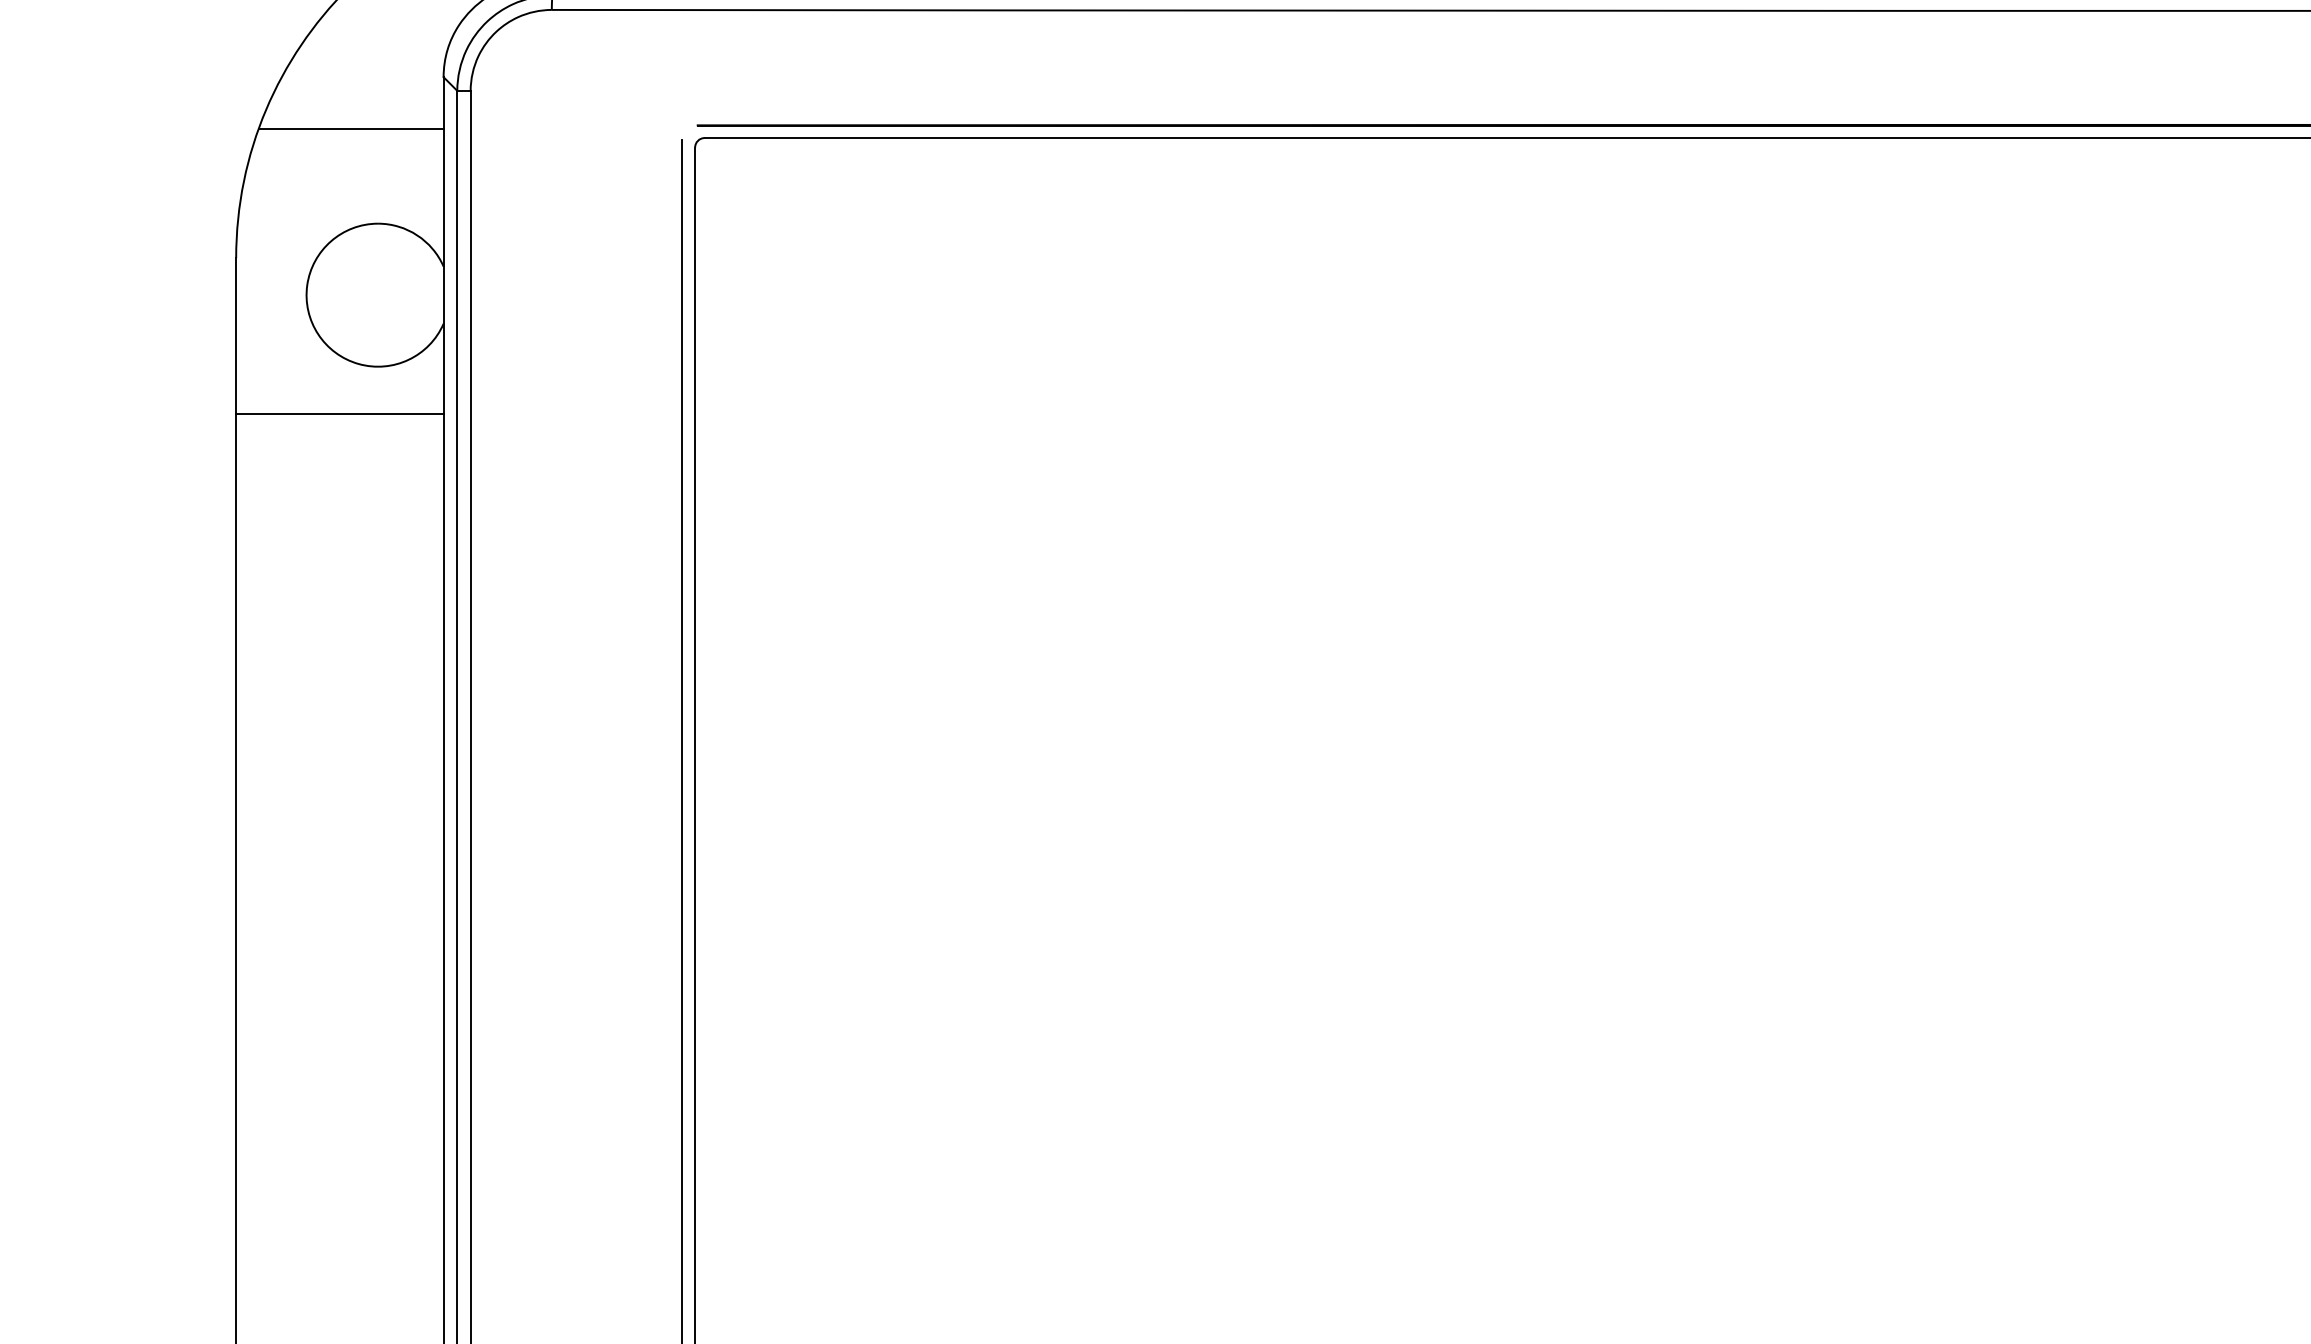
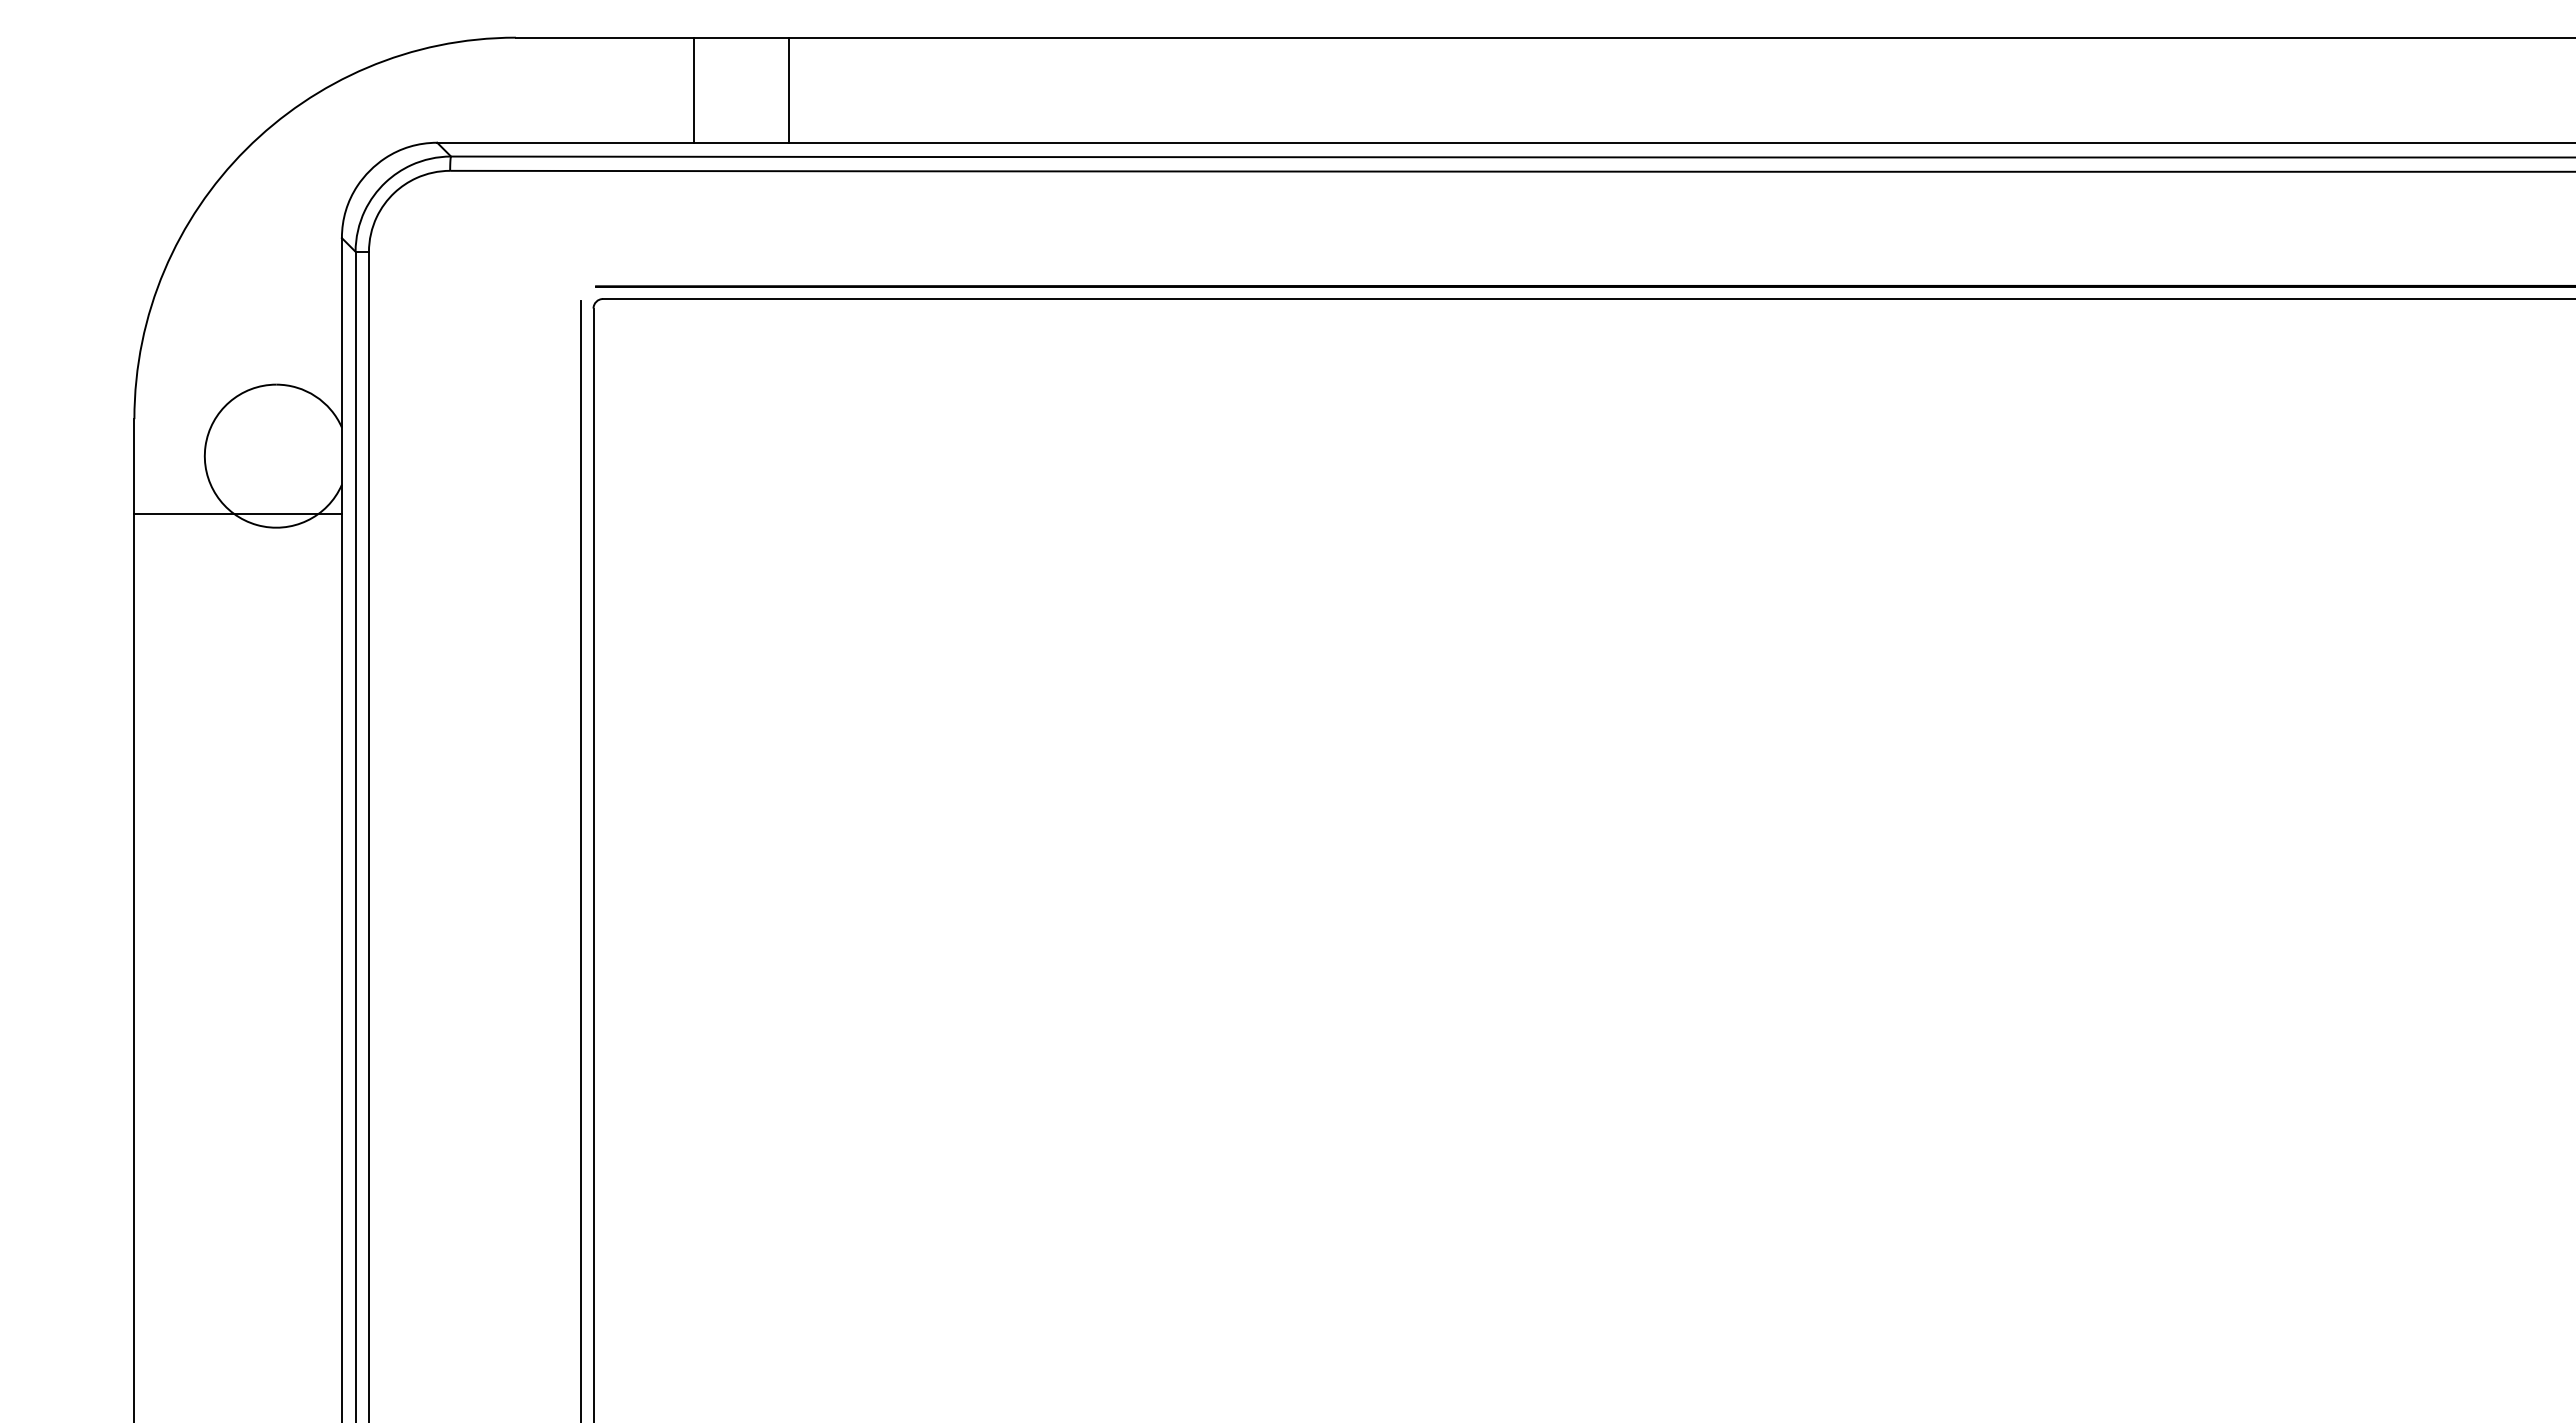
line: (350, 129) -> (248, 290), removed
line: (339, 414) -> (237, 514), moved

